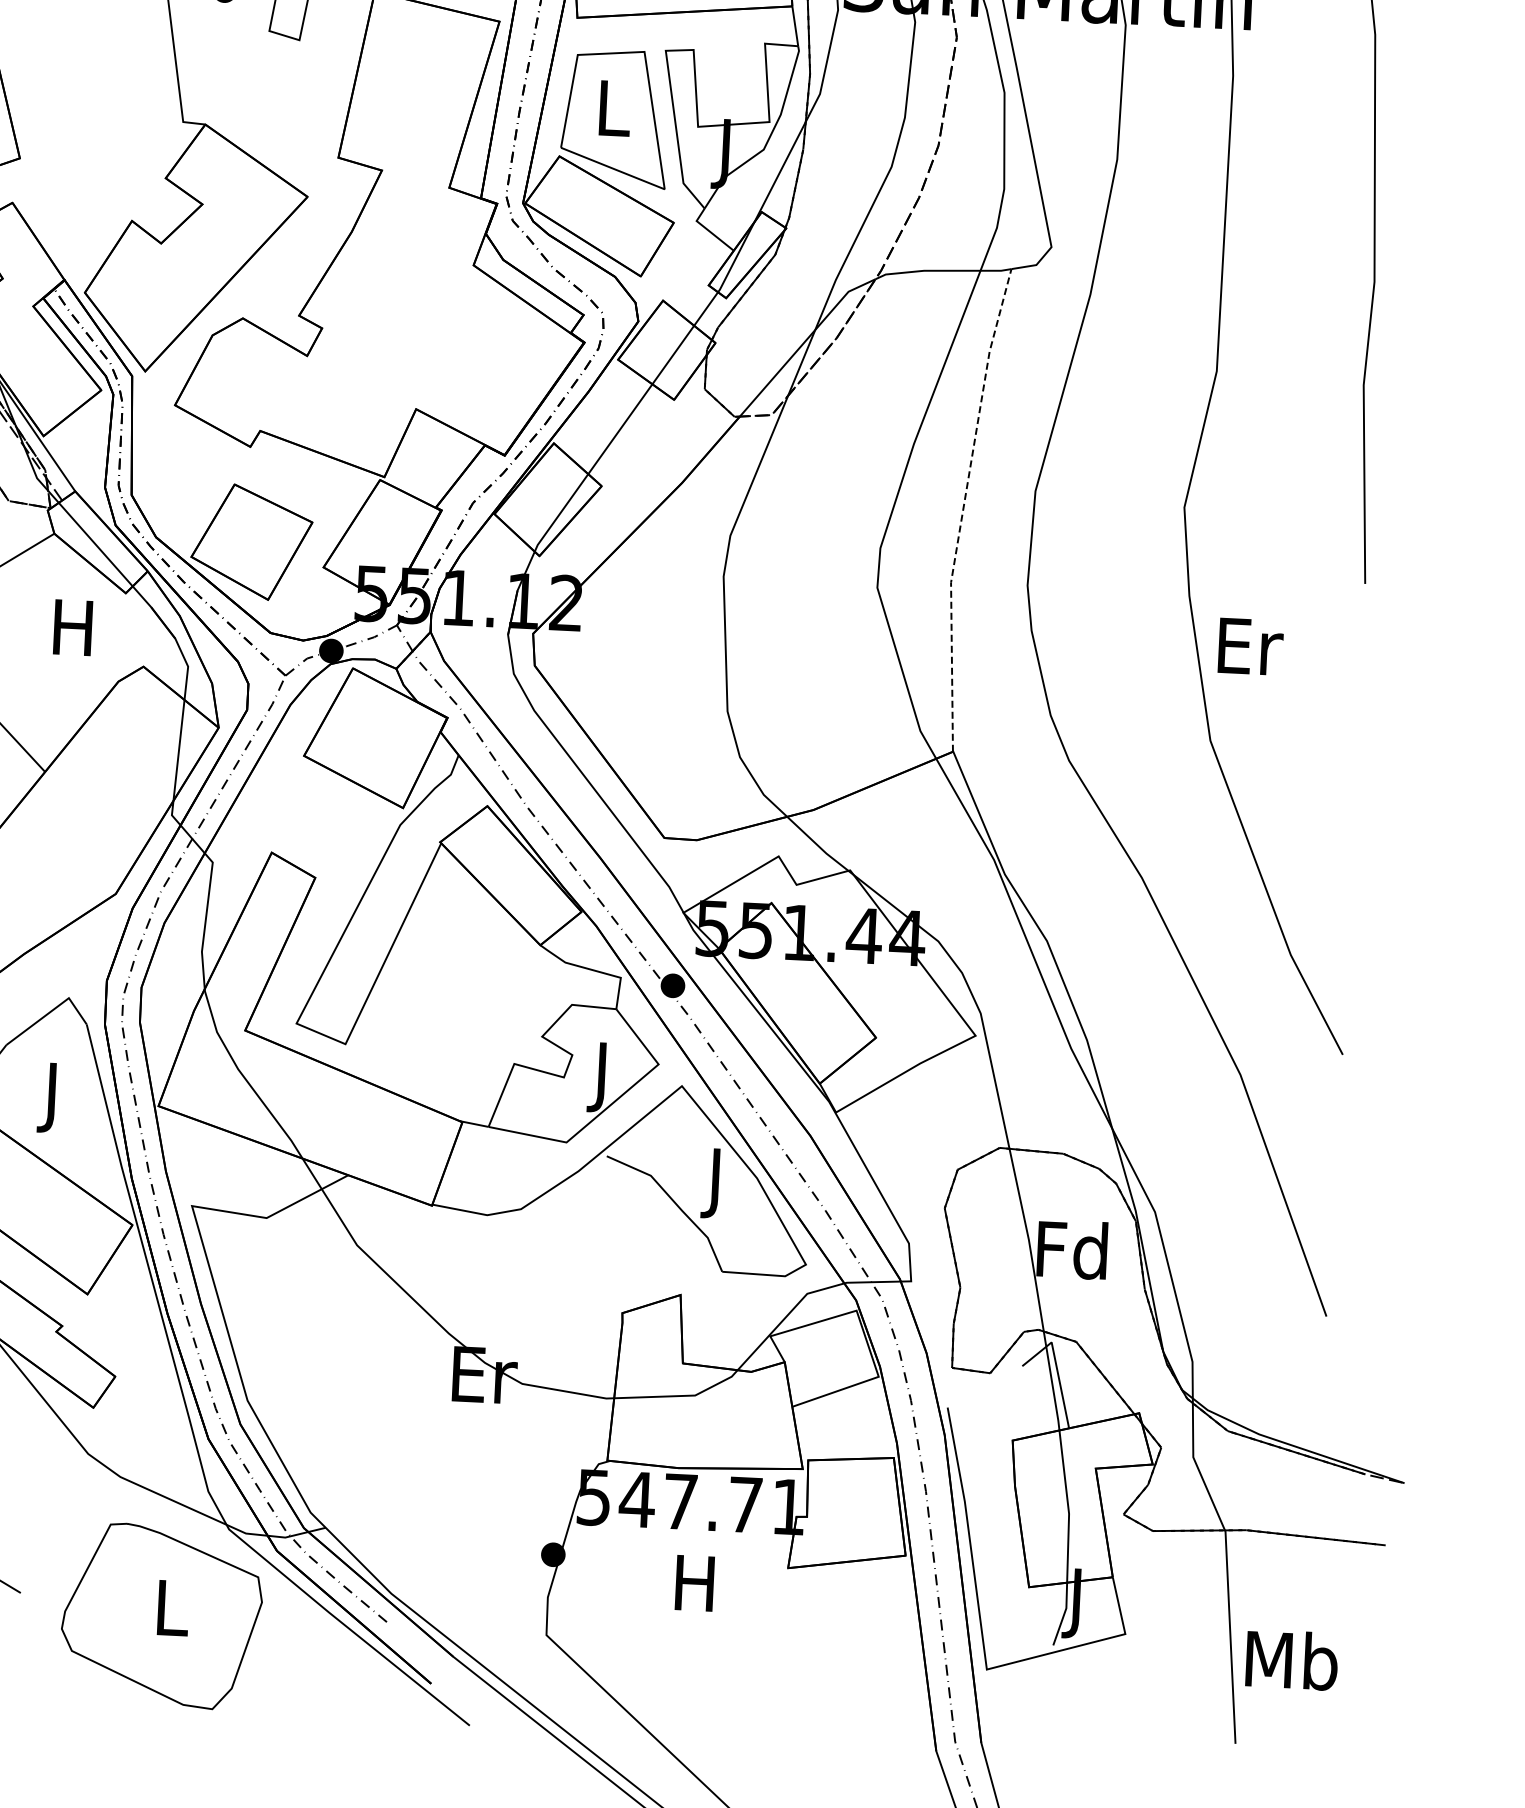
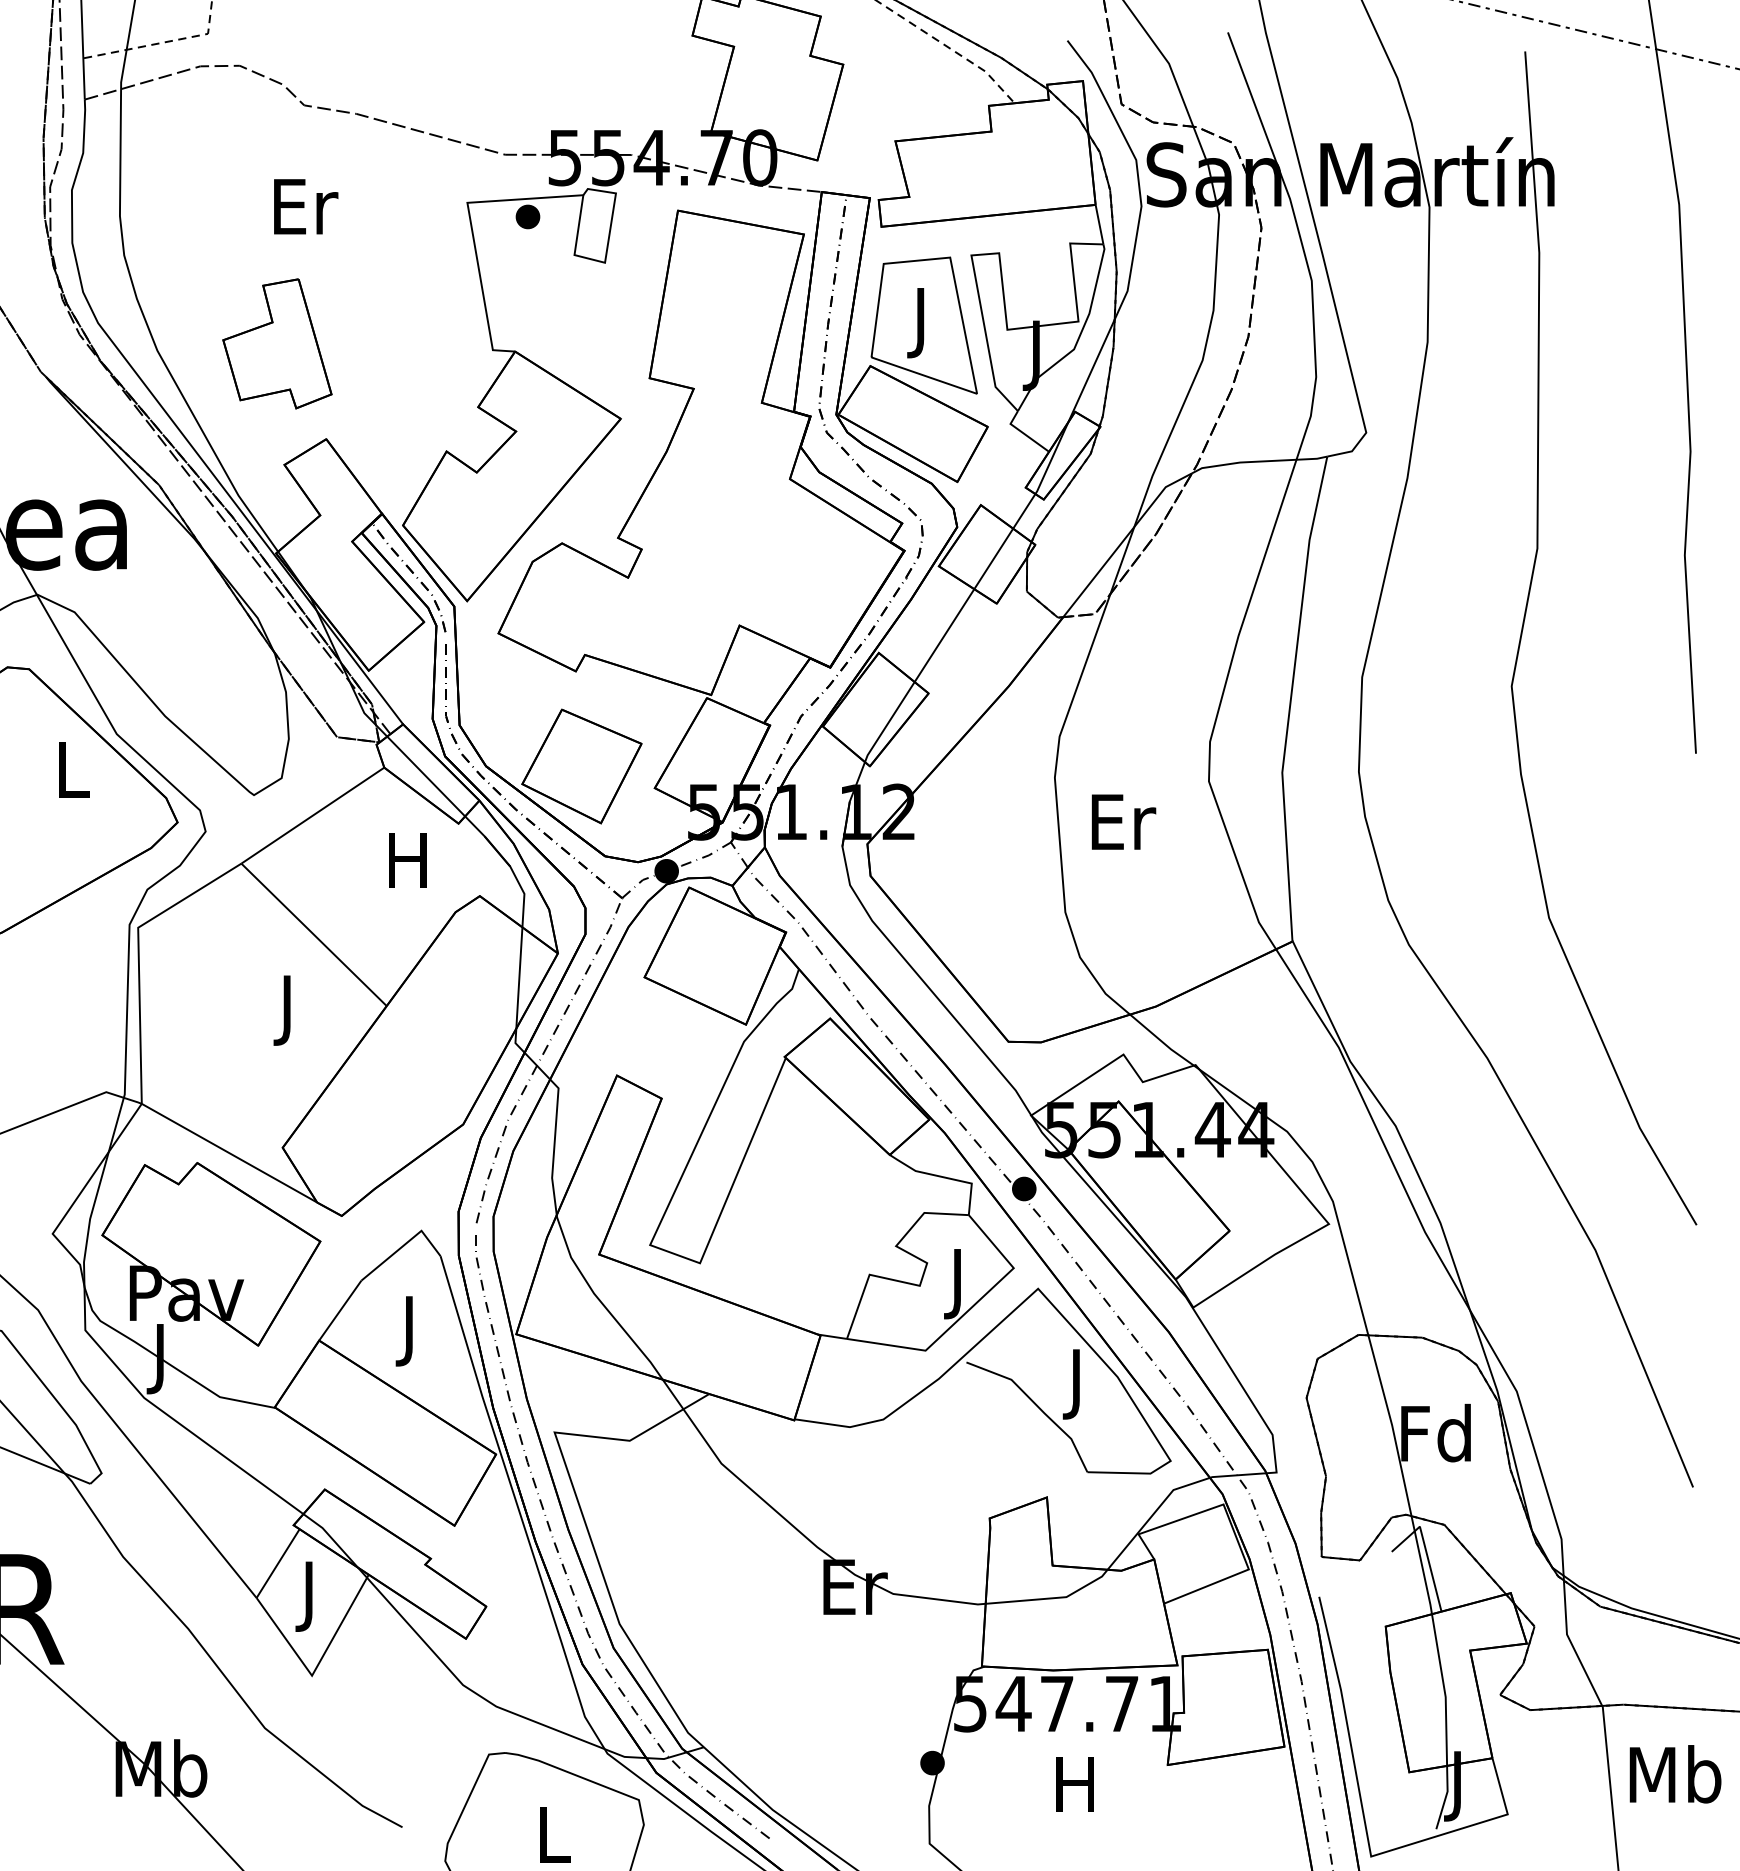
text: (613, 116) -> (922, 323), L -> J
line: (963, 507) -> (1291, 697), dashed -> solid
text: (1250, 646) -> (1123, 821), moved
text: (1292, 1660) -> (1675, 1774), moved

